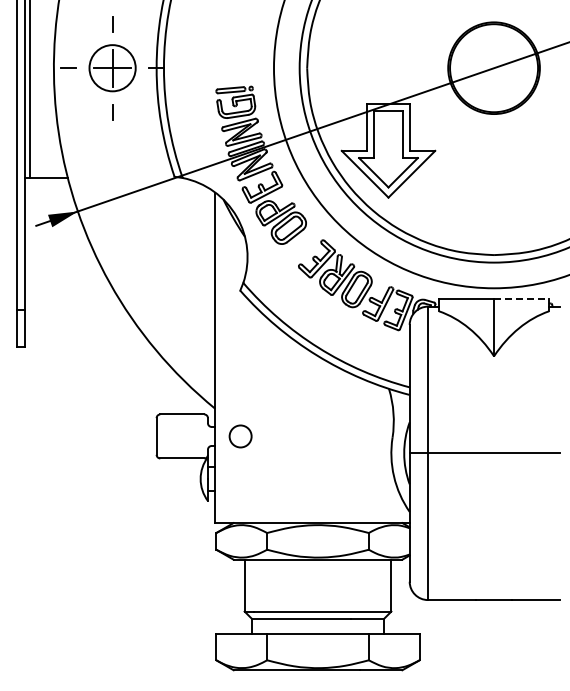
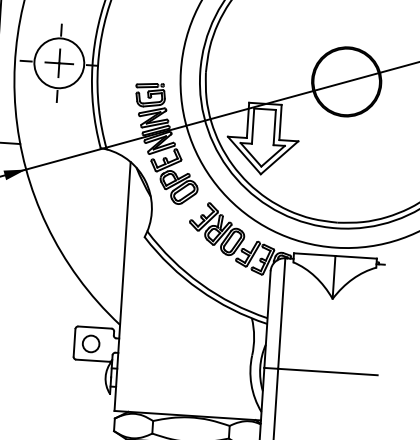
circle: (112, 68) -> (59, 63), size x1.43
line: (521, 299) -> (356, 257), dashed -> solid
circle: (240, 436) -> (91, 343), moved

